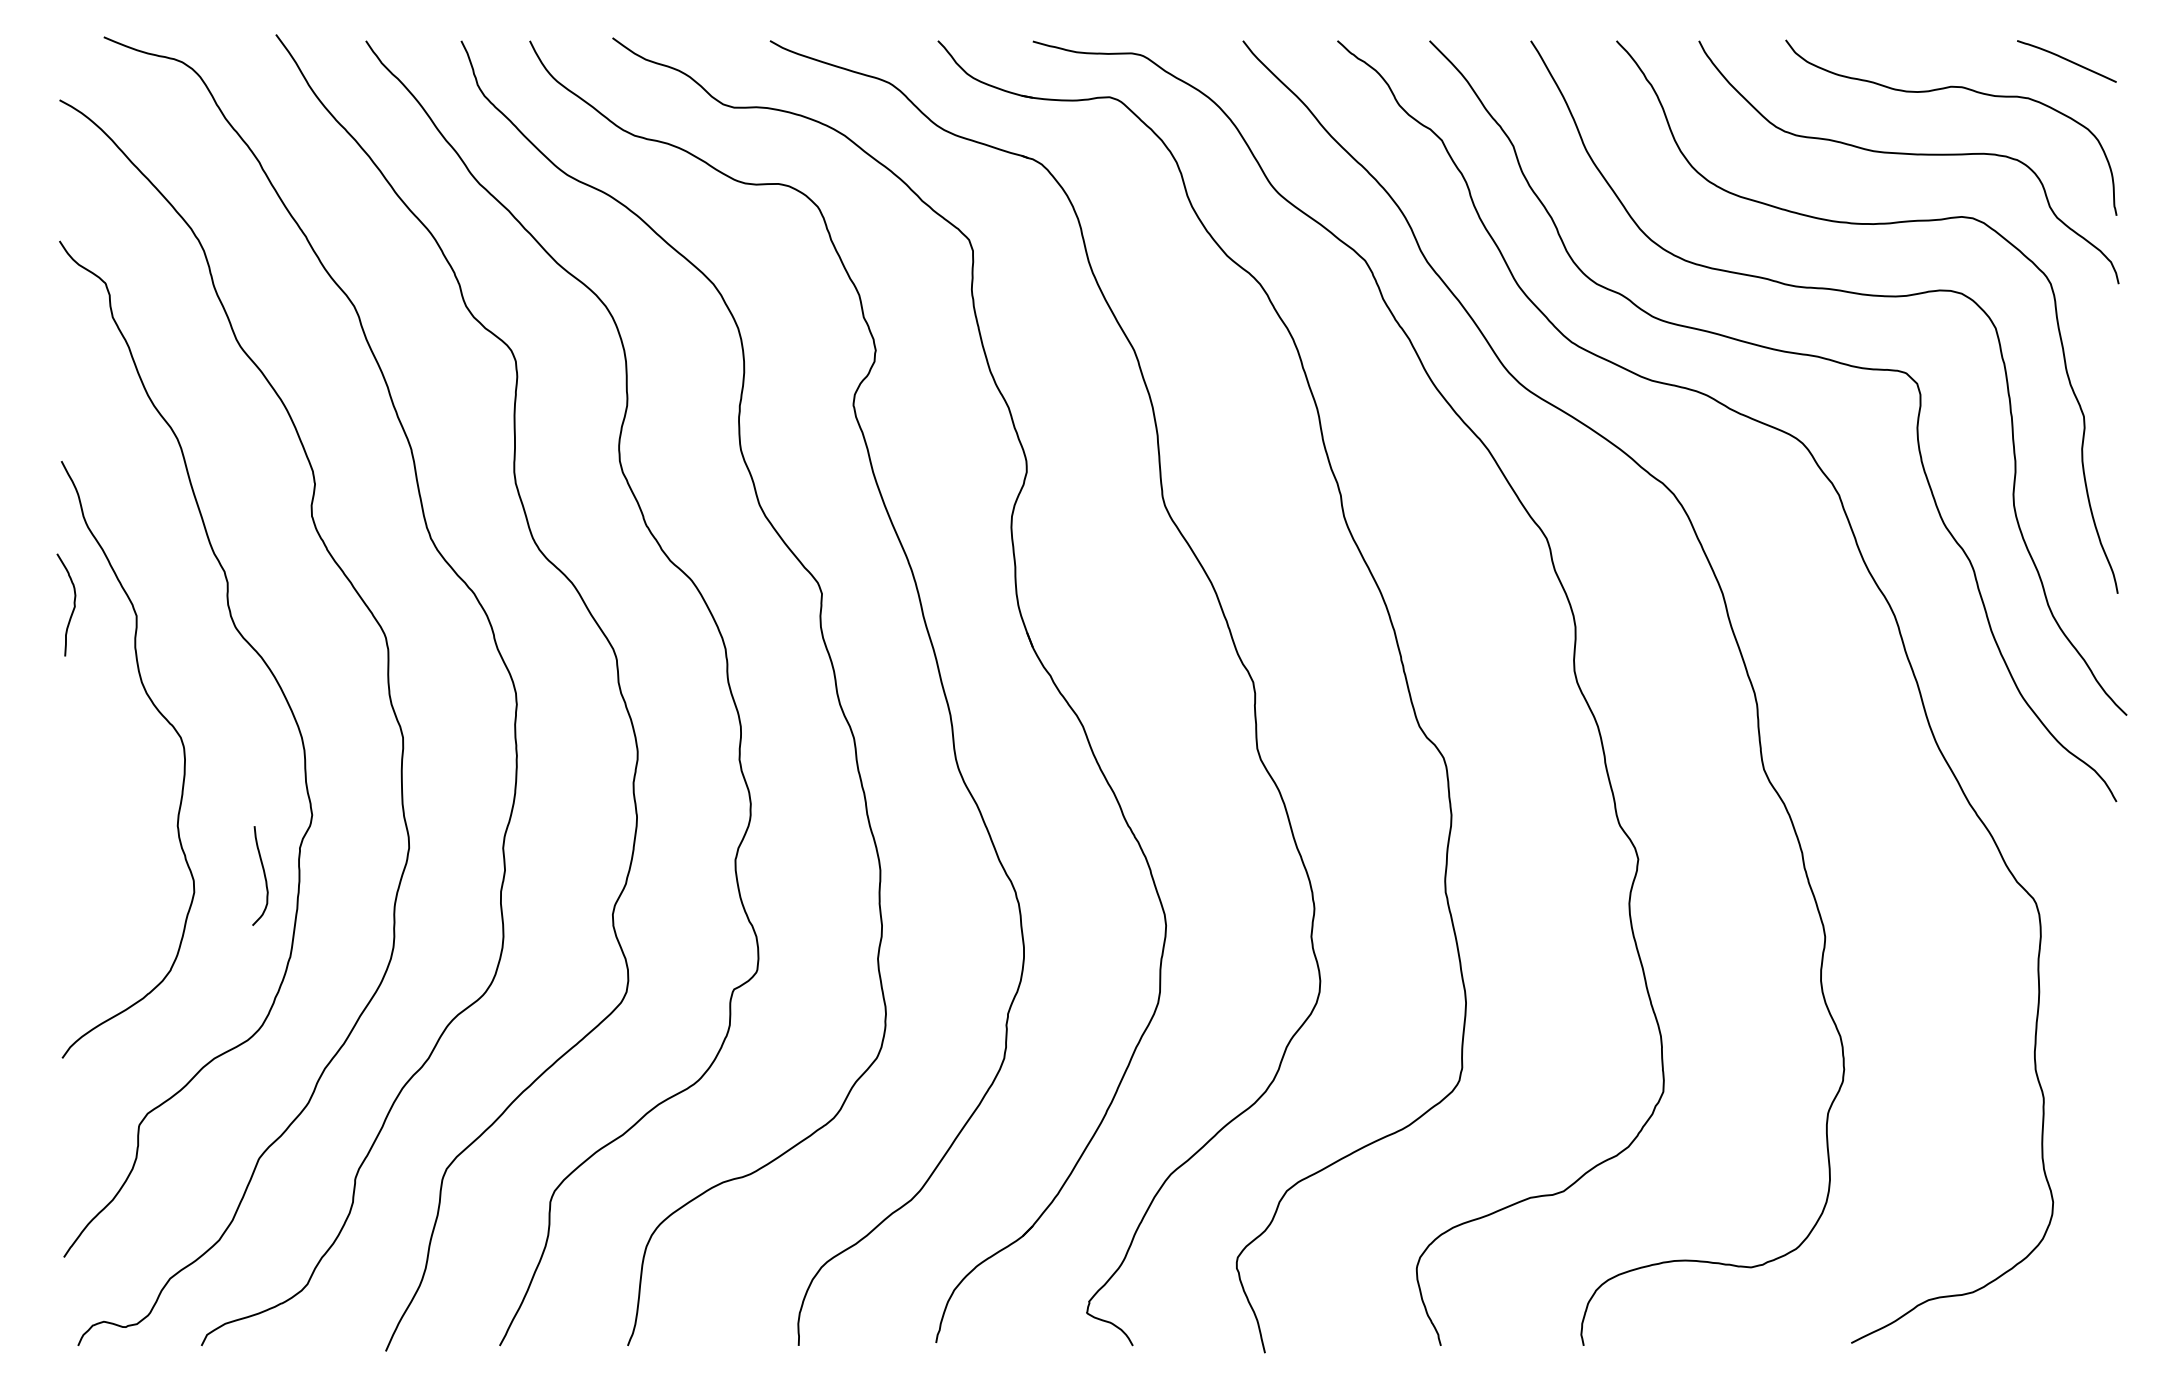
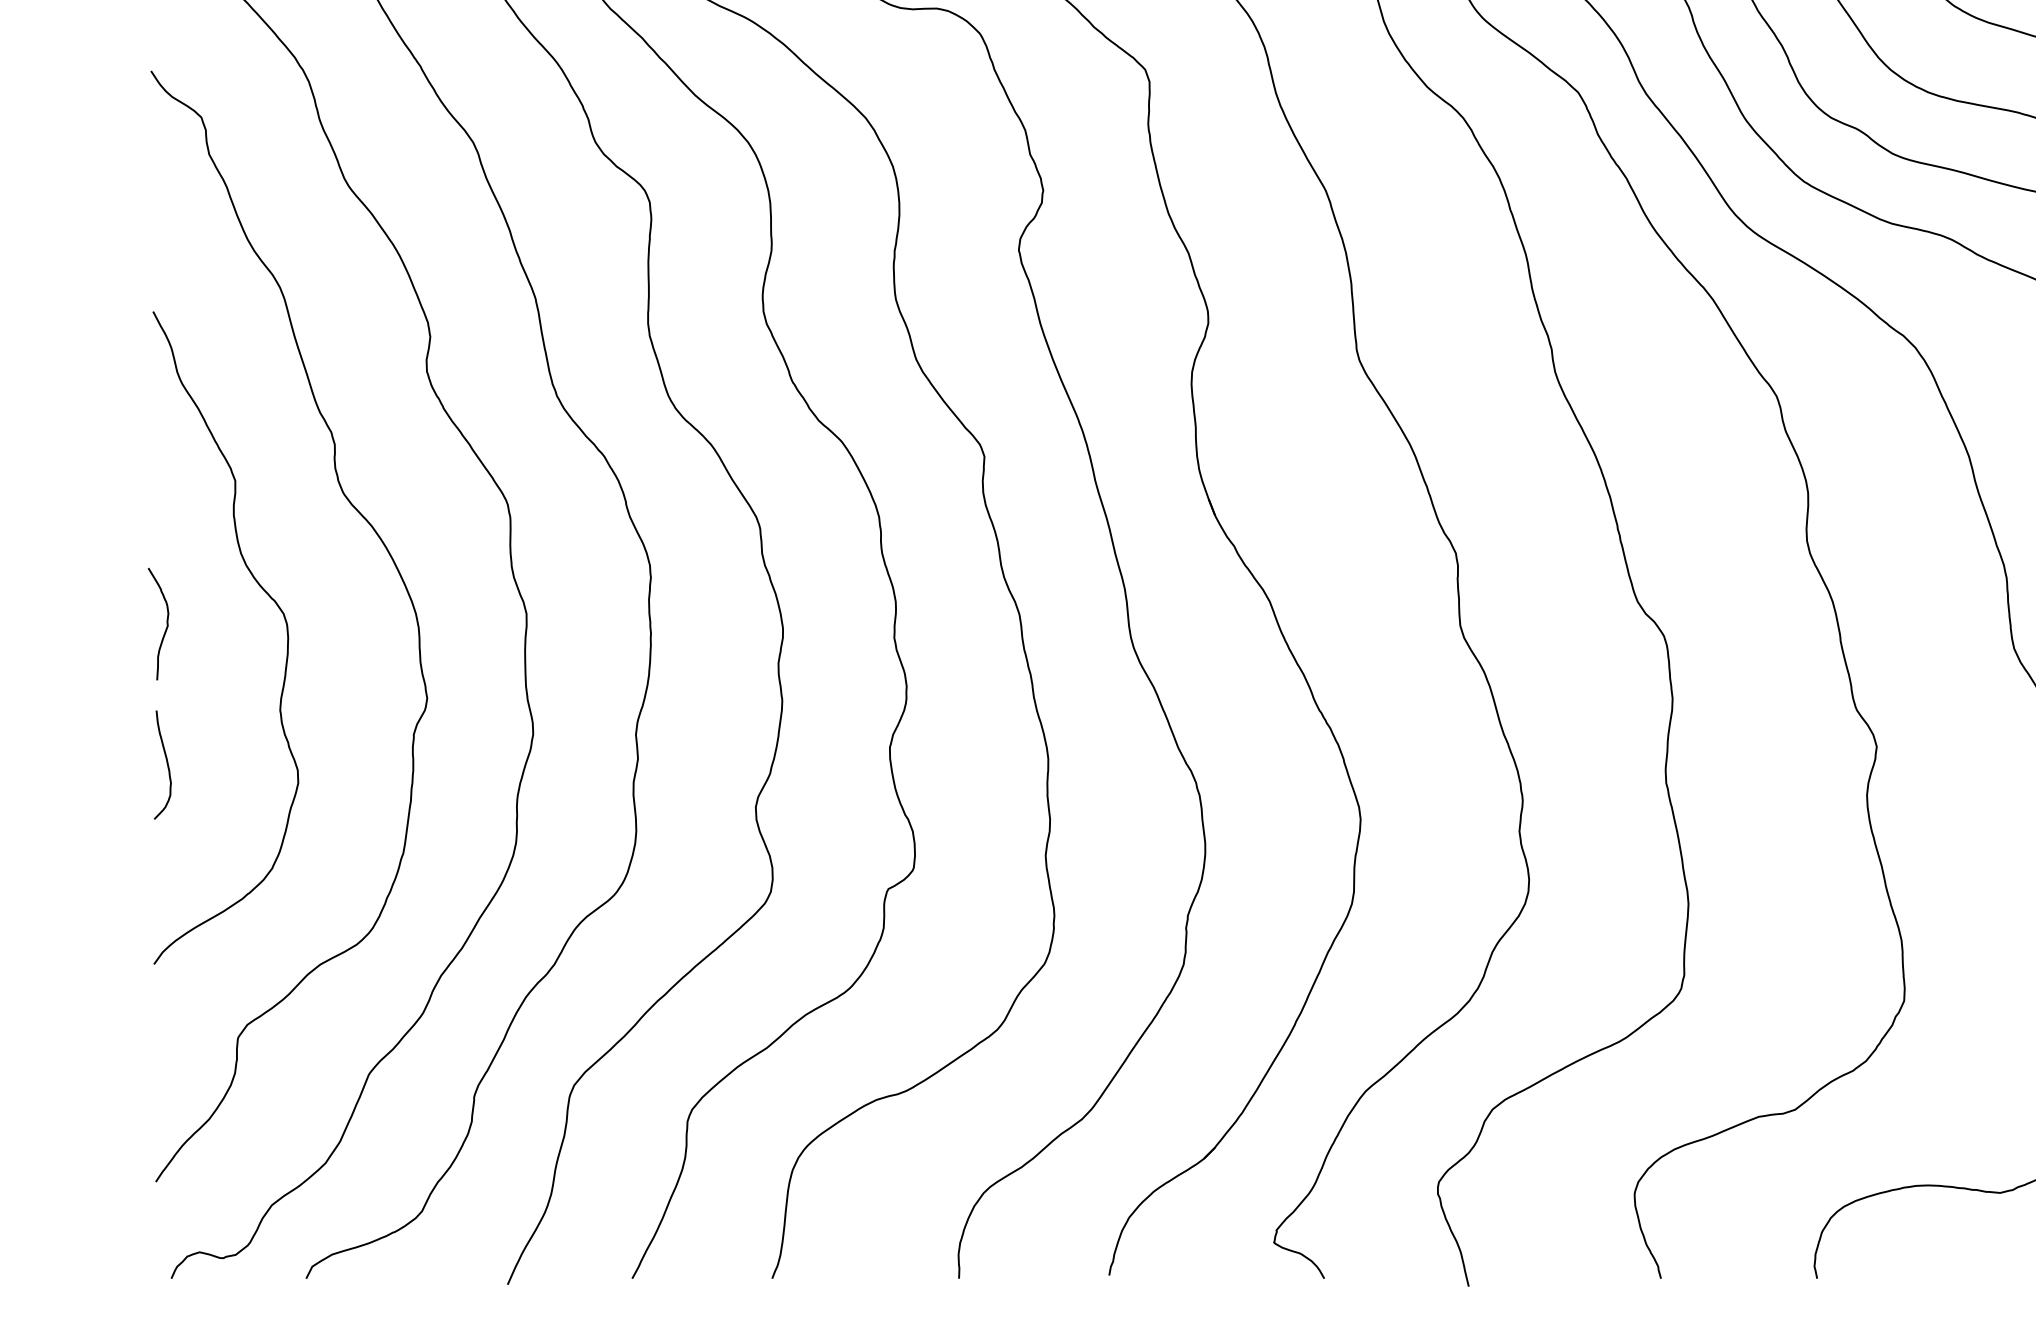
curve: (73, 604) -> (166, 623), moved
curve: (263, 874) -> (166, 763), moved

